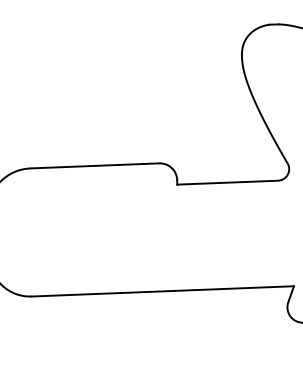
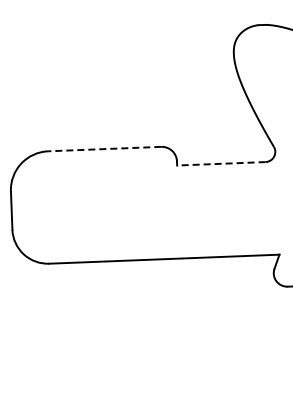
line: (94, 166) -> (104, 149), solid -> dashed
line: (226, 182) -> (220, 163), solid -> dashed

